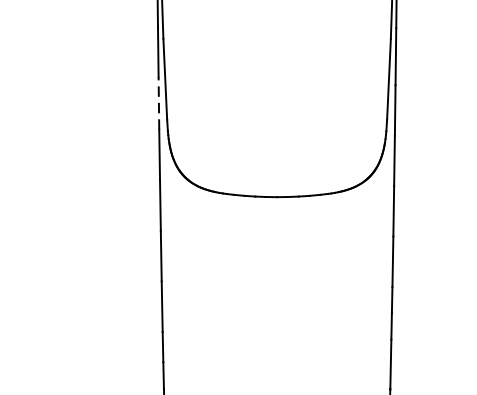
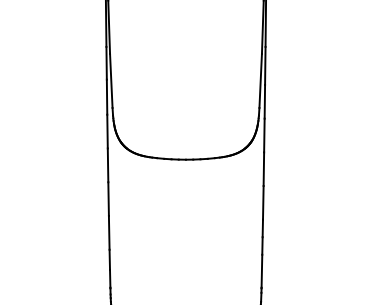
line: (159, 103) -> (107, 97), dashed -> solid

